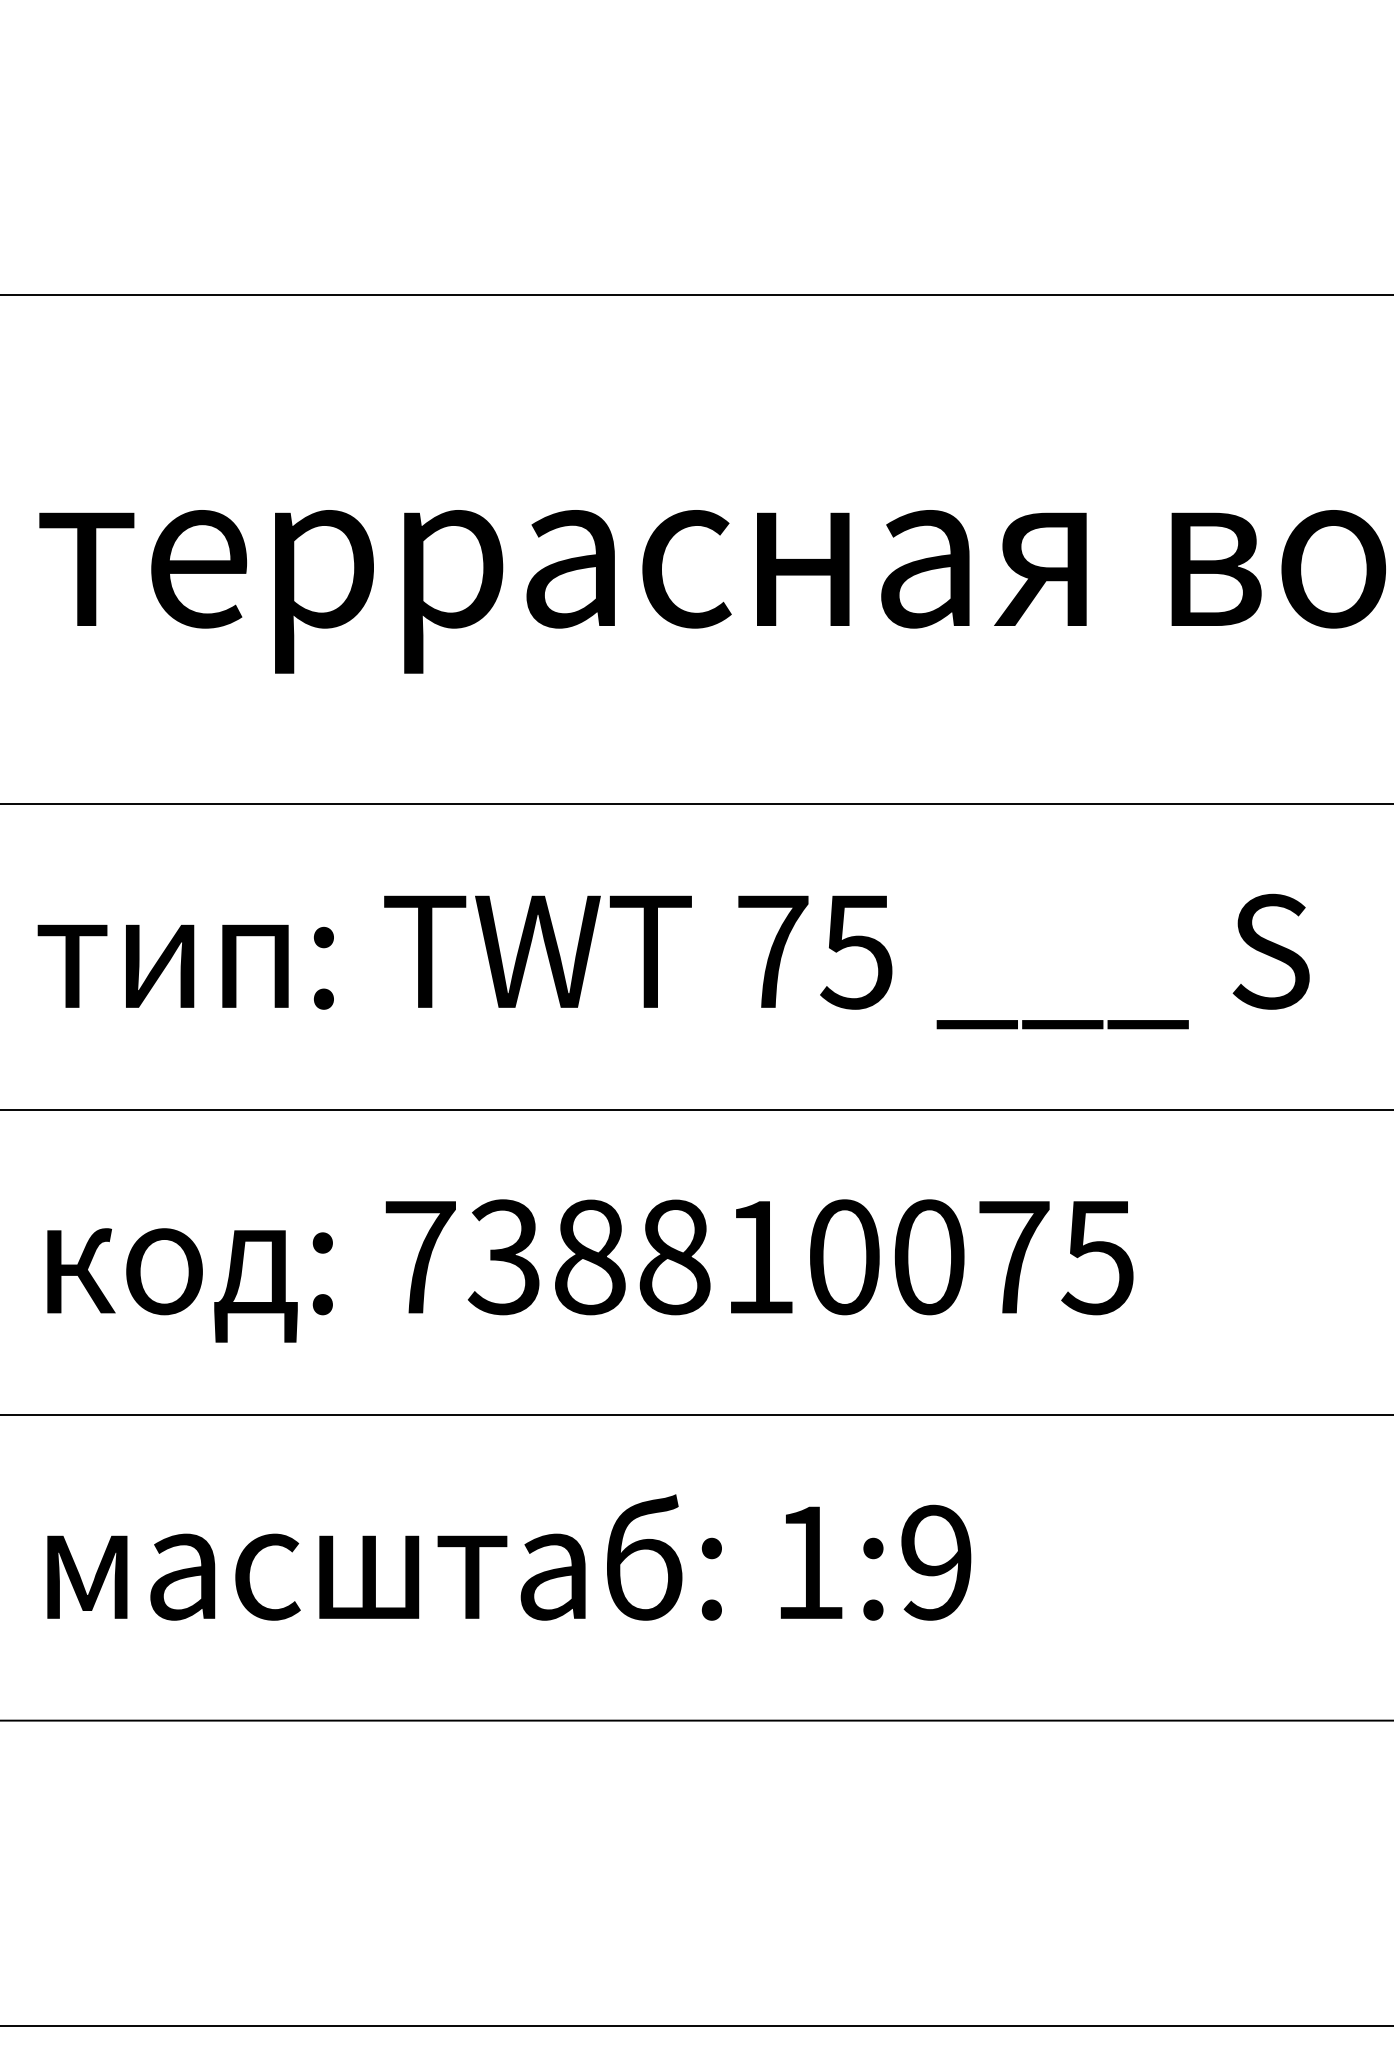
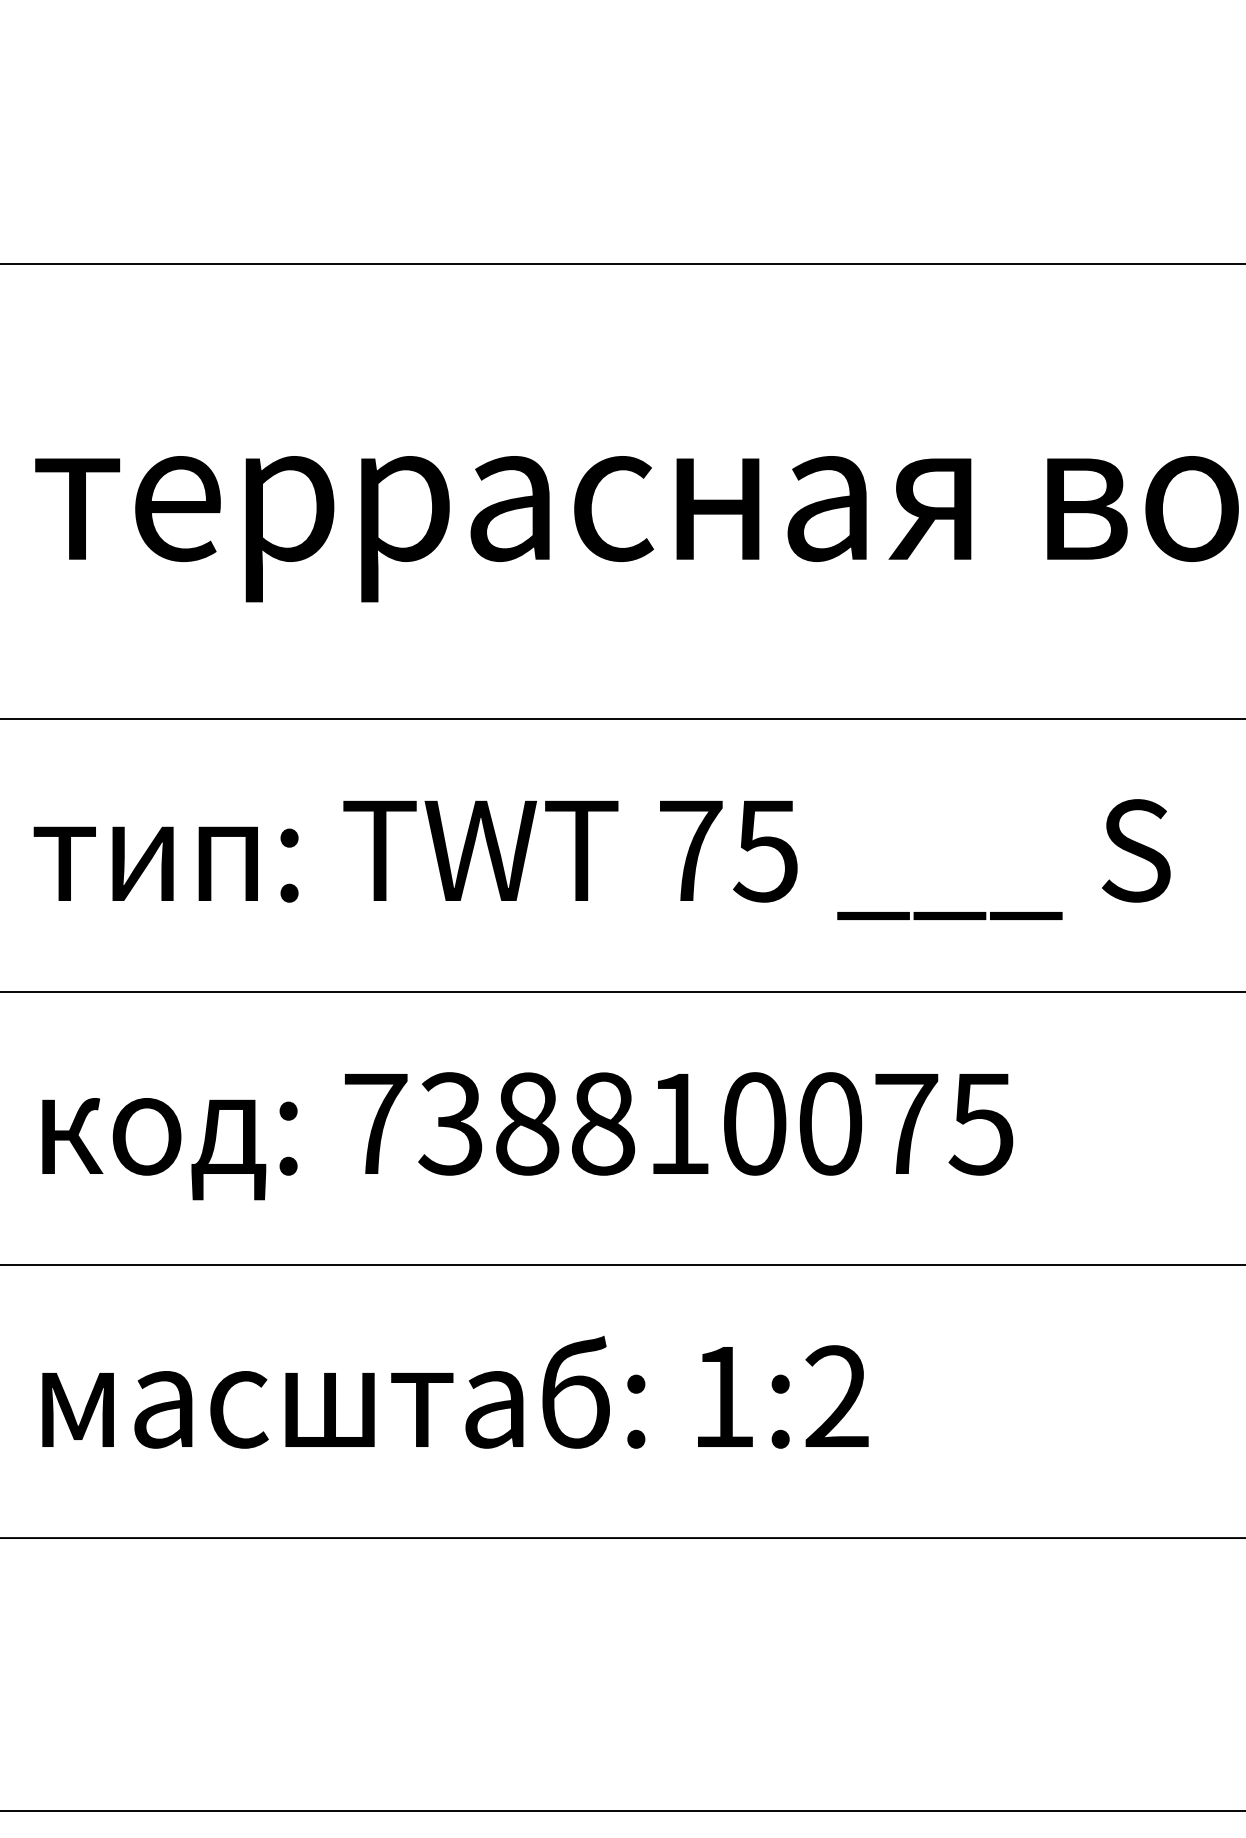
text: (936, 1562) -> (837, 1396), 1:9 -> 1:2

